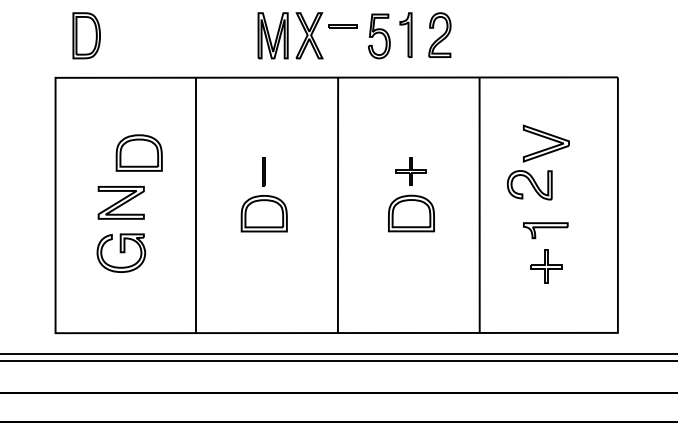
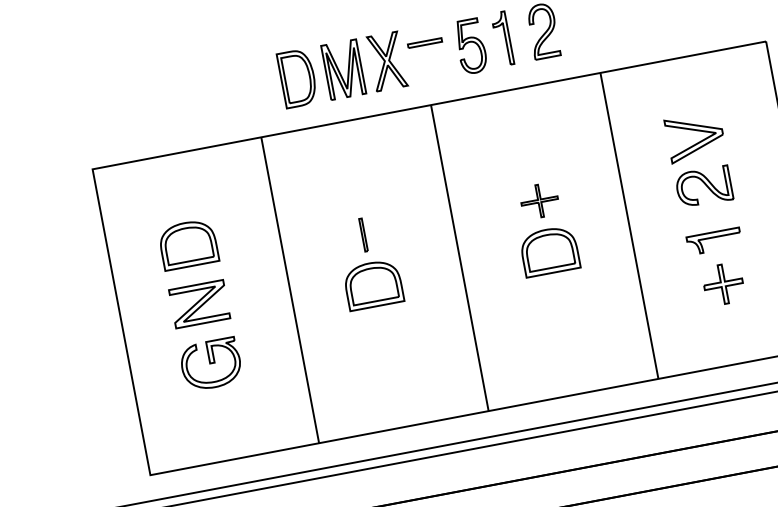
part: (86, 35) -> (297, 78), moved
part: (138, 152) -> (187, 244), moved
part: (529, 185) -> (703, 187), moved

